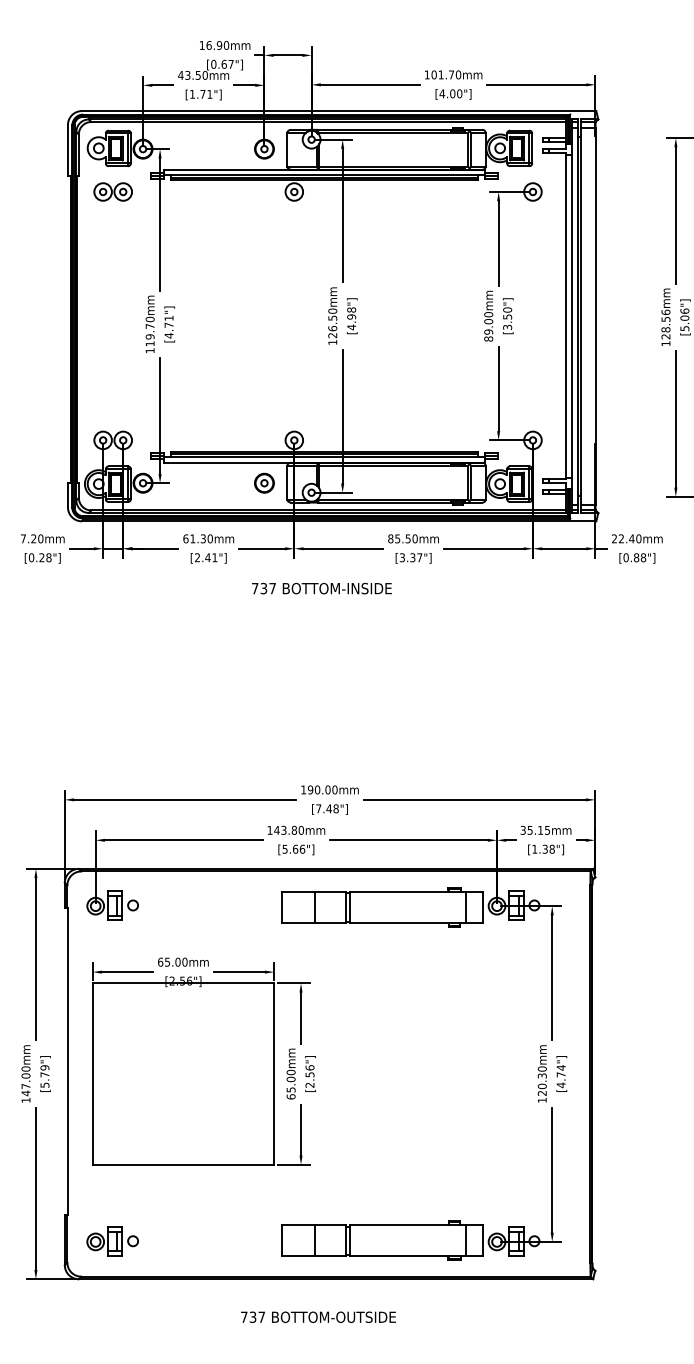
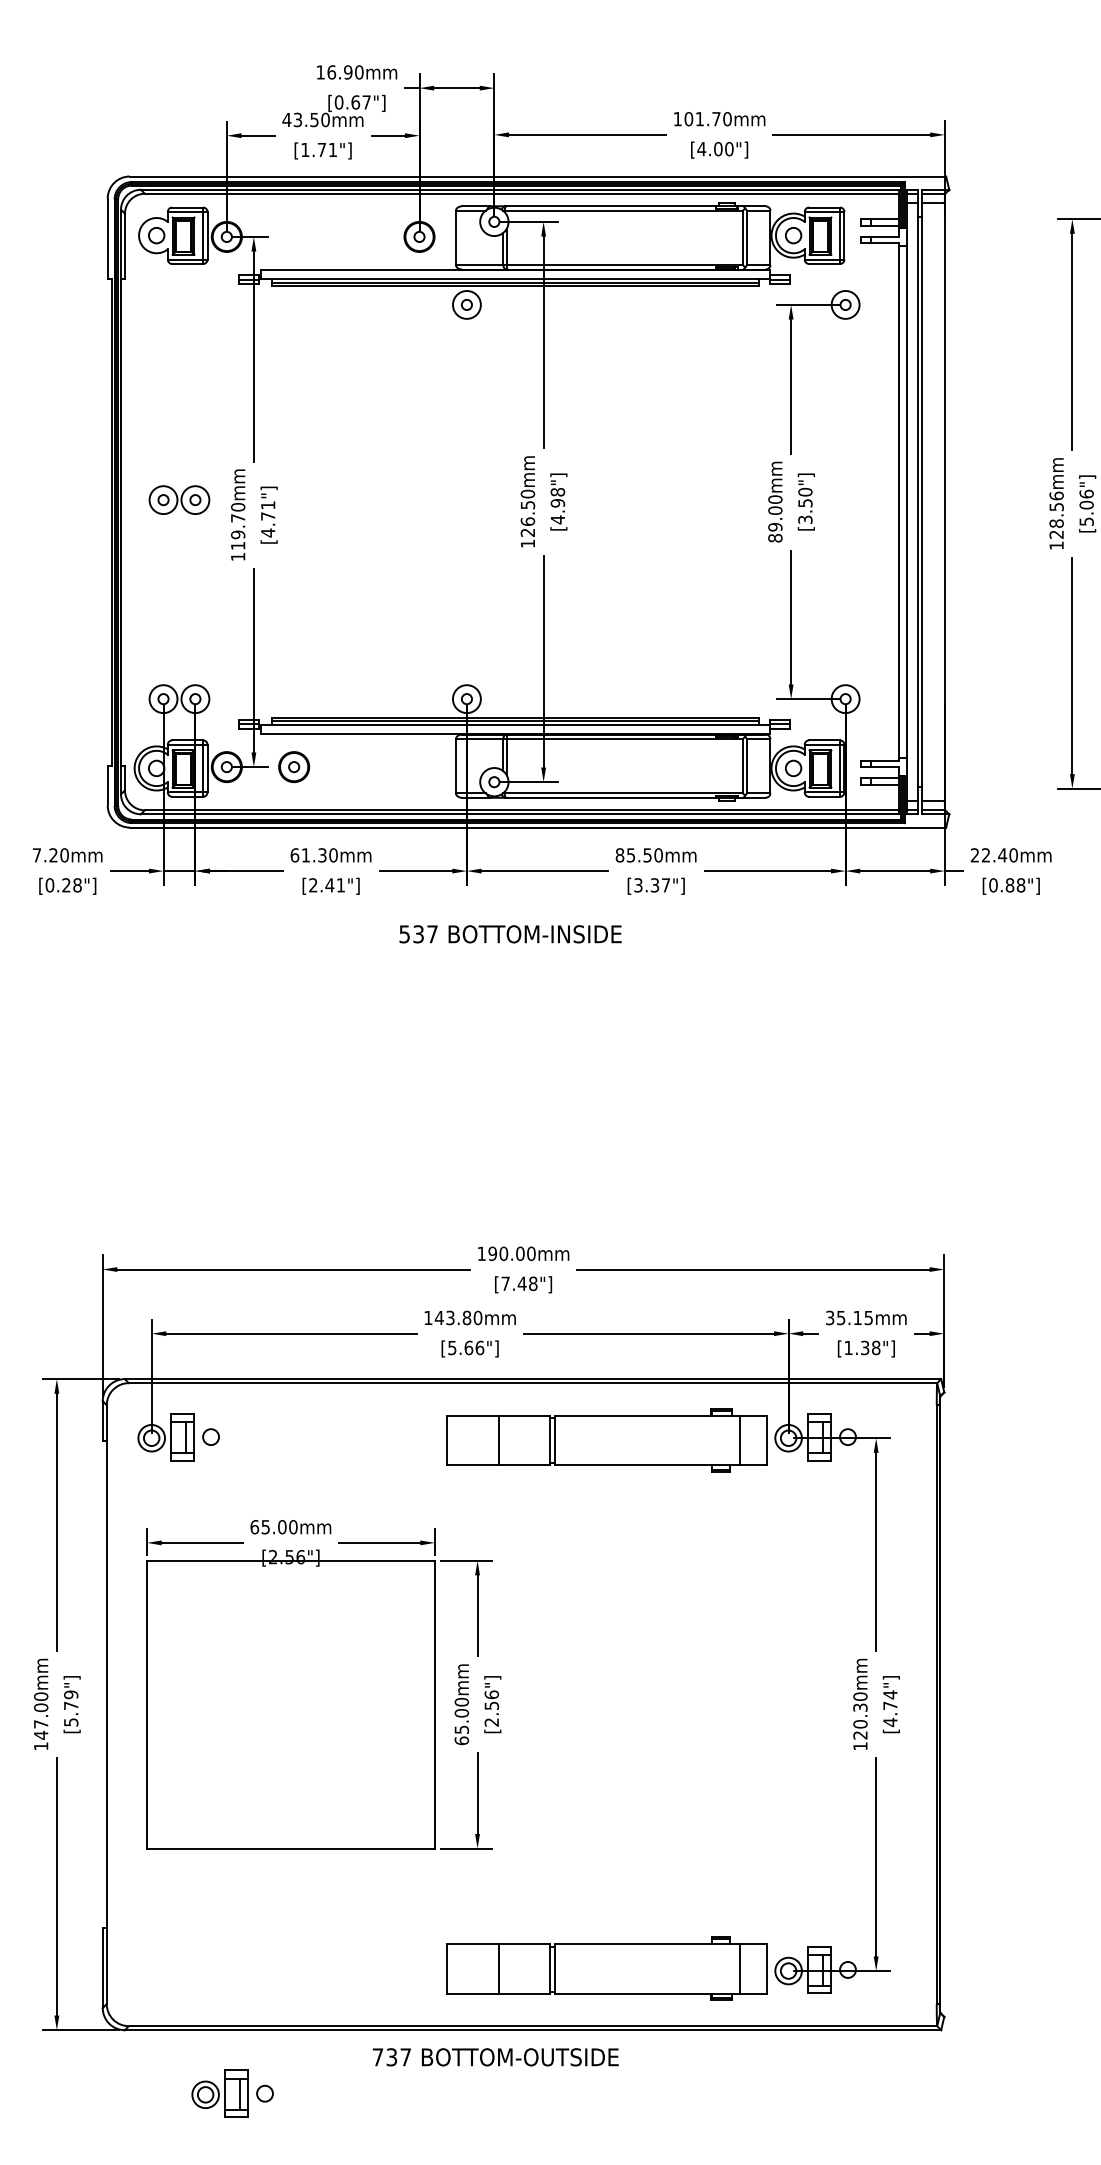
part: (112, 191) -> (178, 499), moved
part: (264, 482) -> (294, 765), moved
text: (254, 588) -> (403, 934), 737 -> 537
part: (112, 1241) -> (232, 2094), moved
text: (318, 1316) -> (495, 2056), moved

